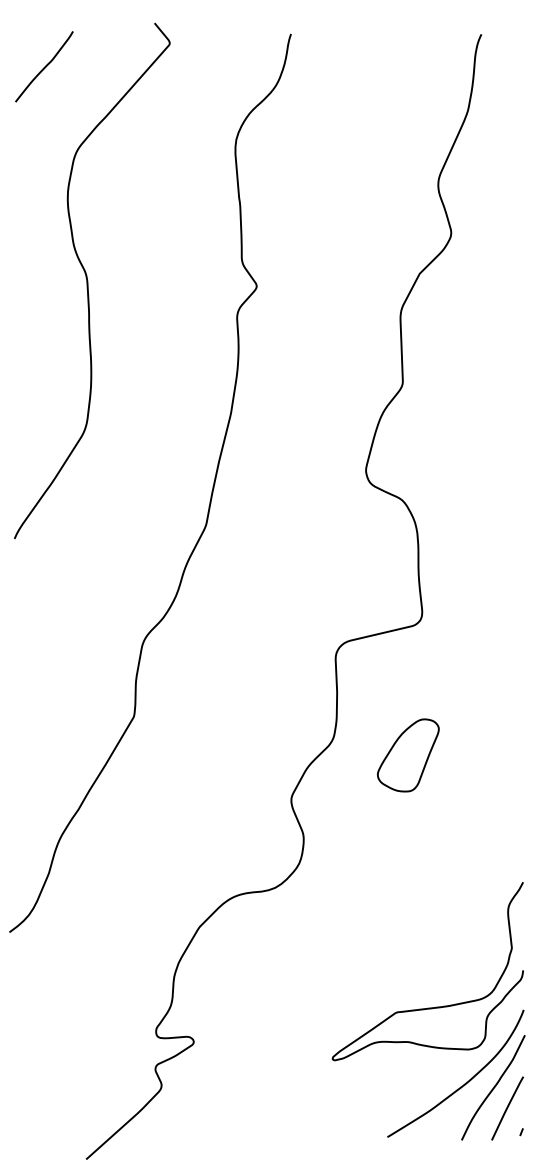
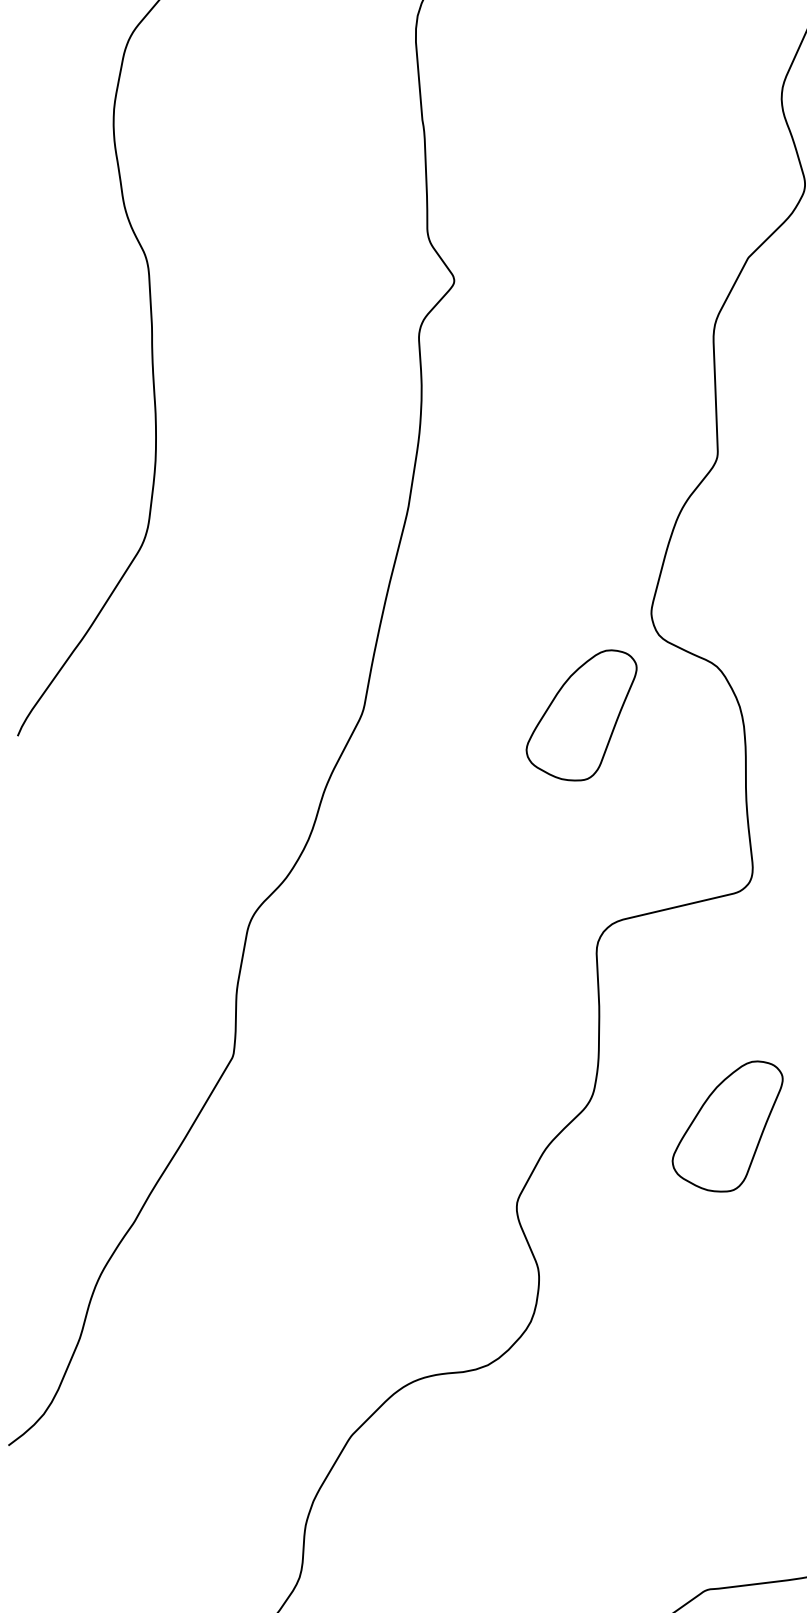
part: (327, 527) -> (581, 715), added

